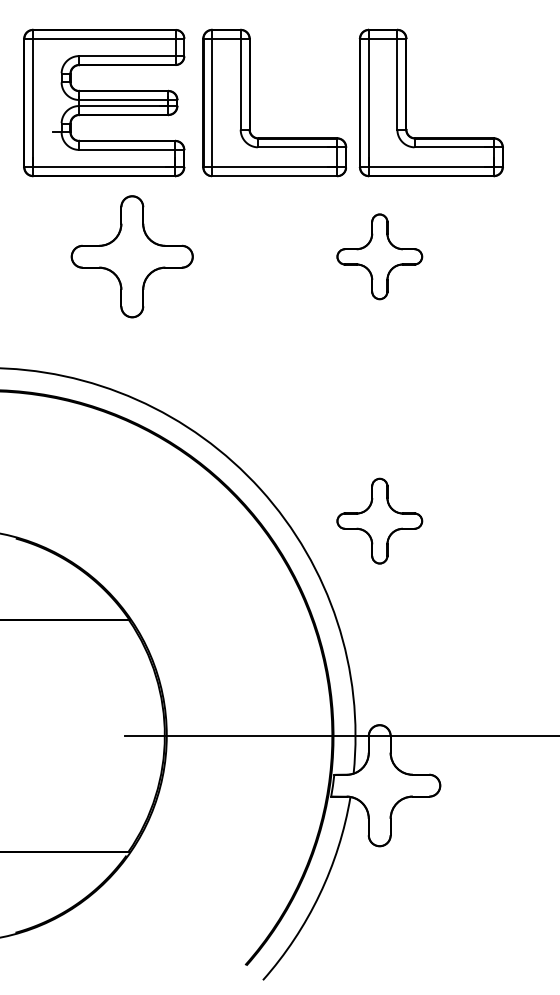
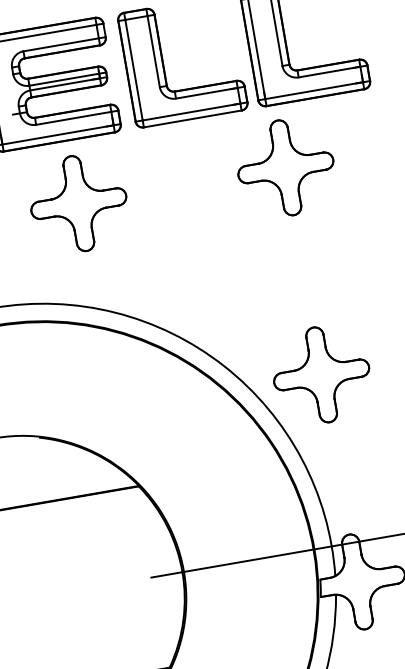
part: (131, 256) -> (78, 203), moved
part: (379, 256) -> (285, 167), size x1.43
part: (379, 520) -> (321, 374), size x1.43

